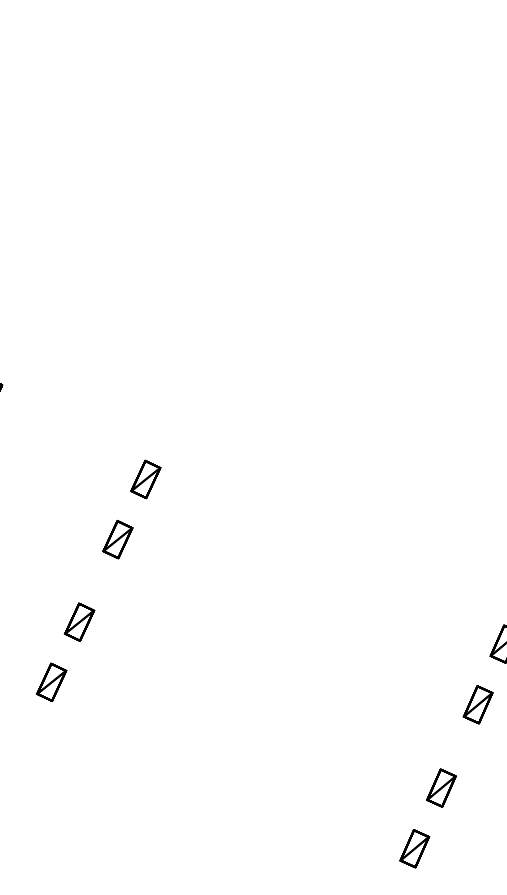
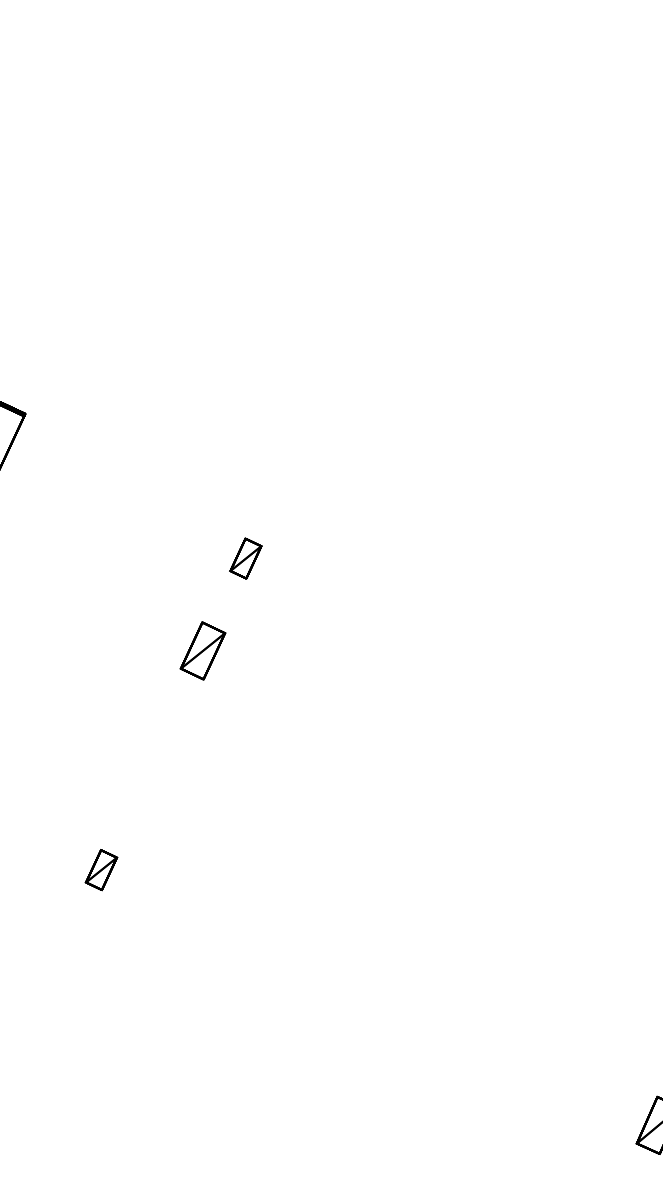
part: (145, 479) -> (245, 558), size x0.7
part: (79, 621) -> (144, 776), removed
part: (51, 682) -> (101, 870), size x0.7

